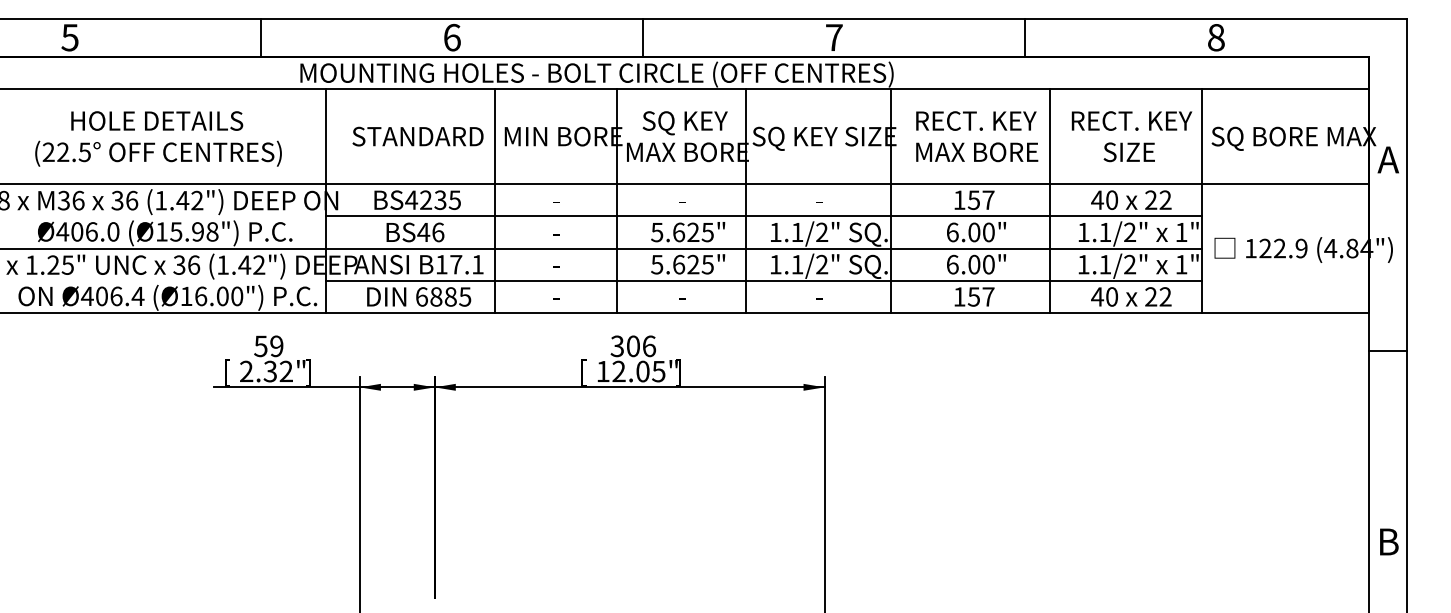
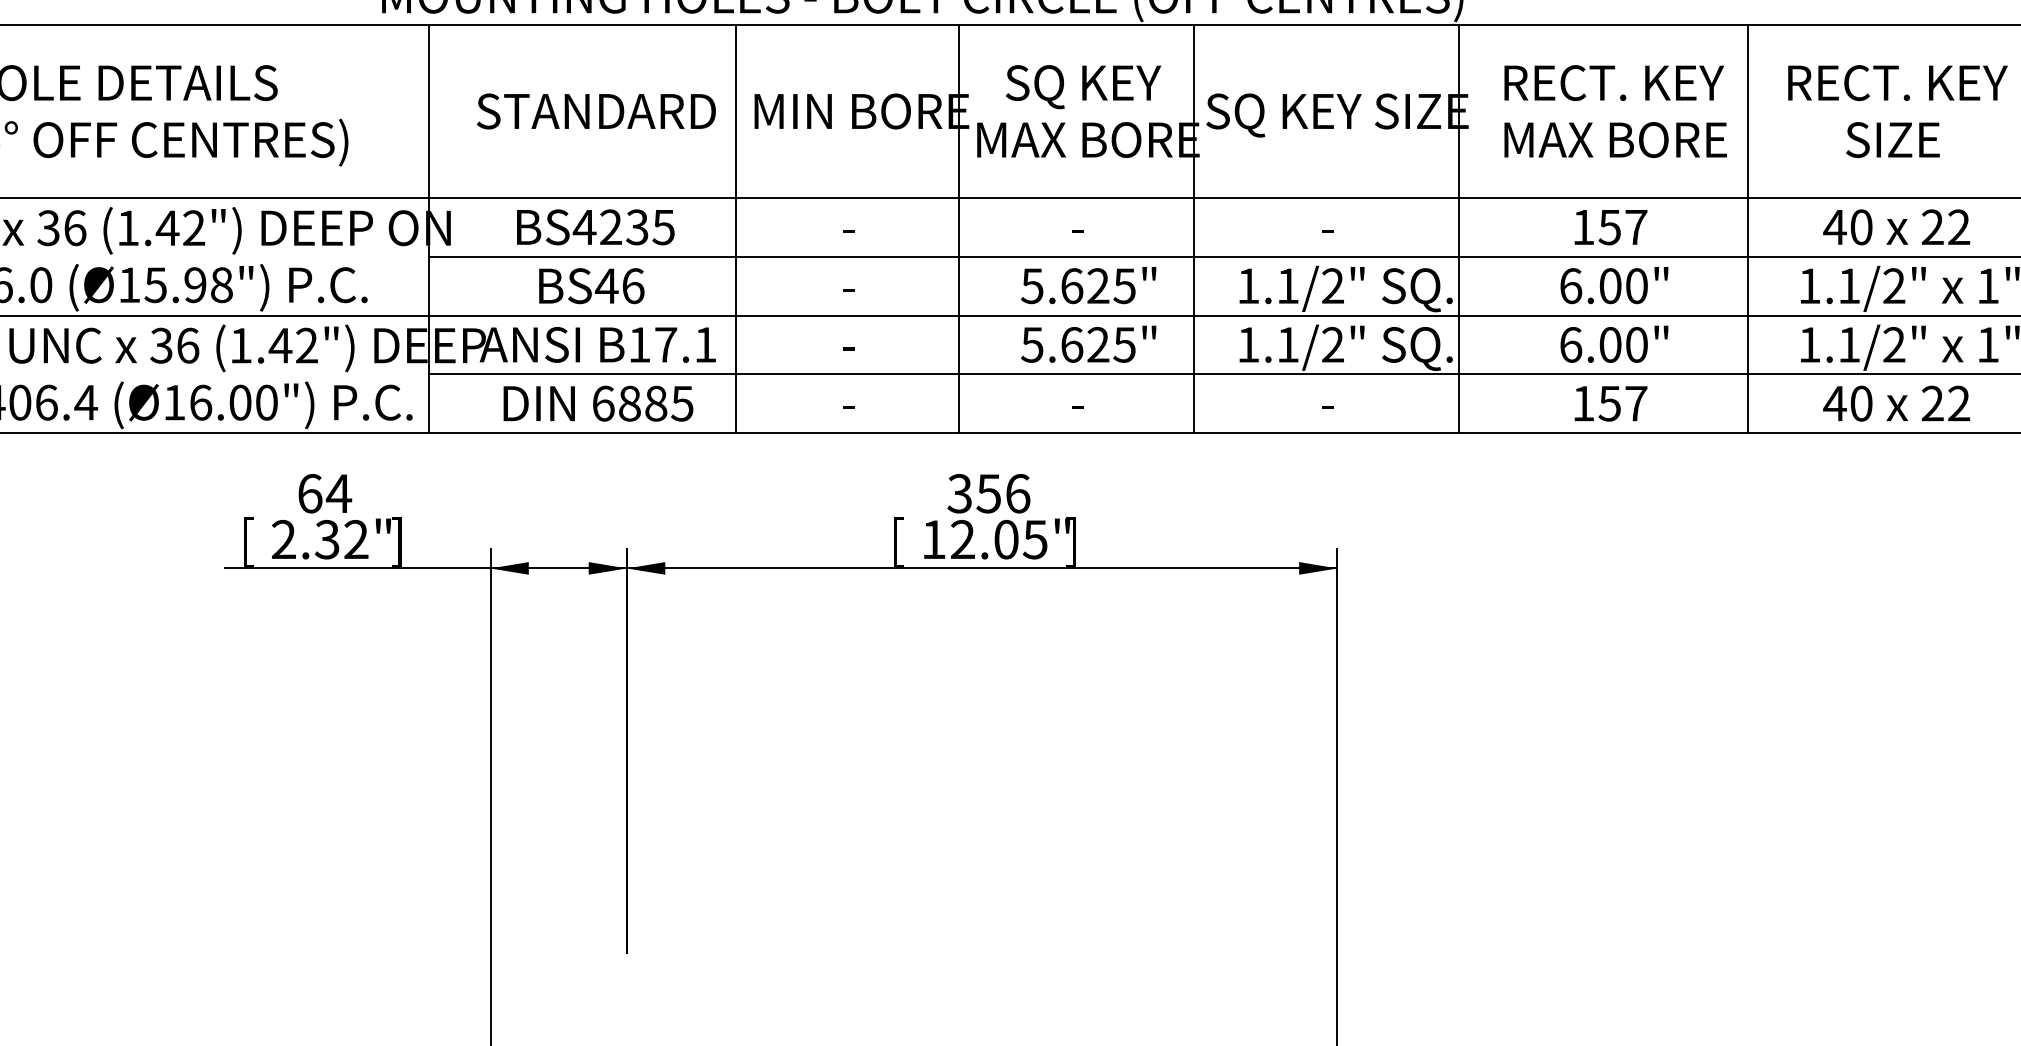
text: (268, 346) -> (323, 493), 59 -> 64
text: (632, 346) -> (987, 493), 306 -> 356

